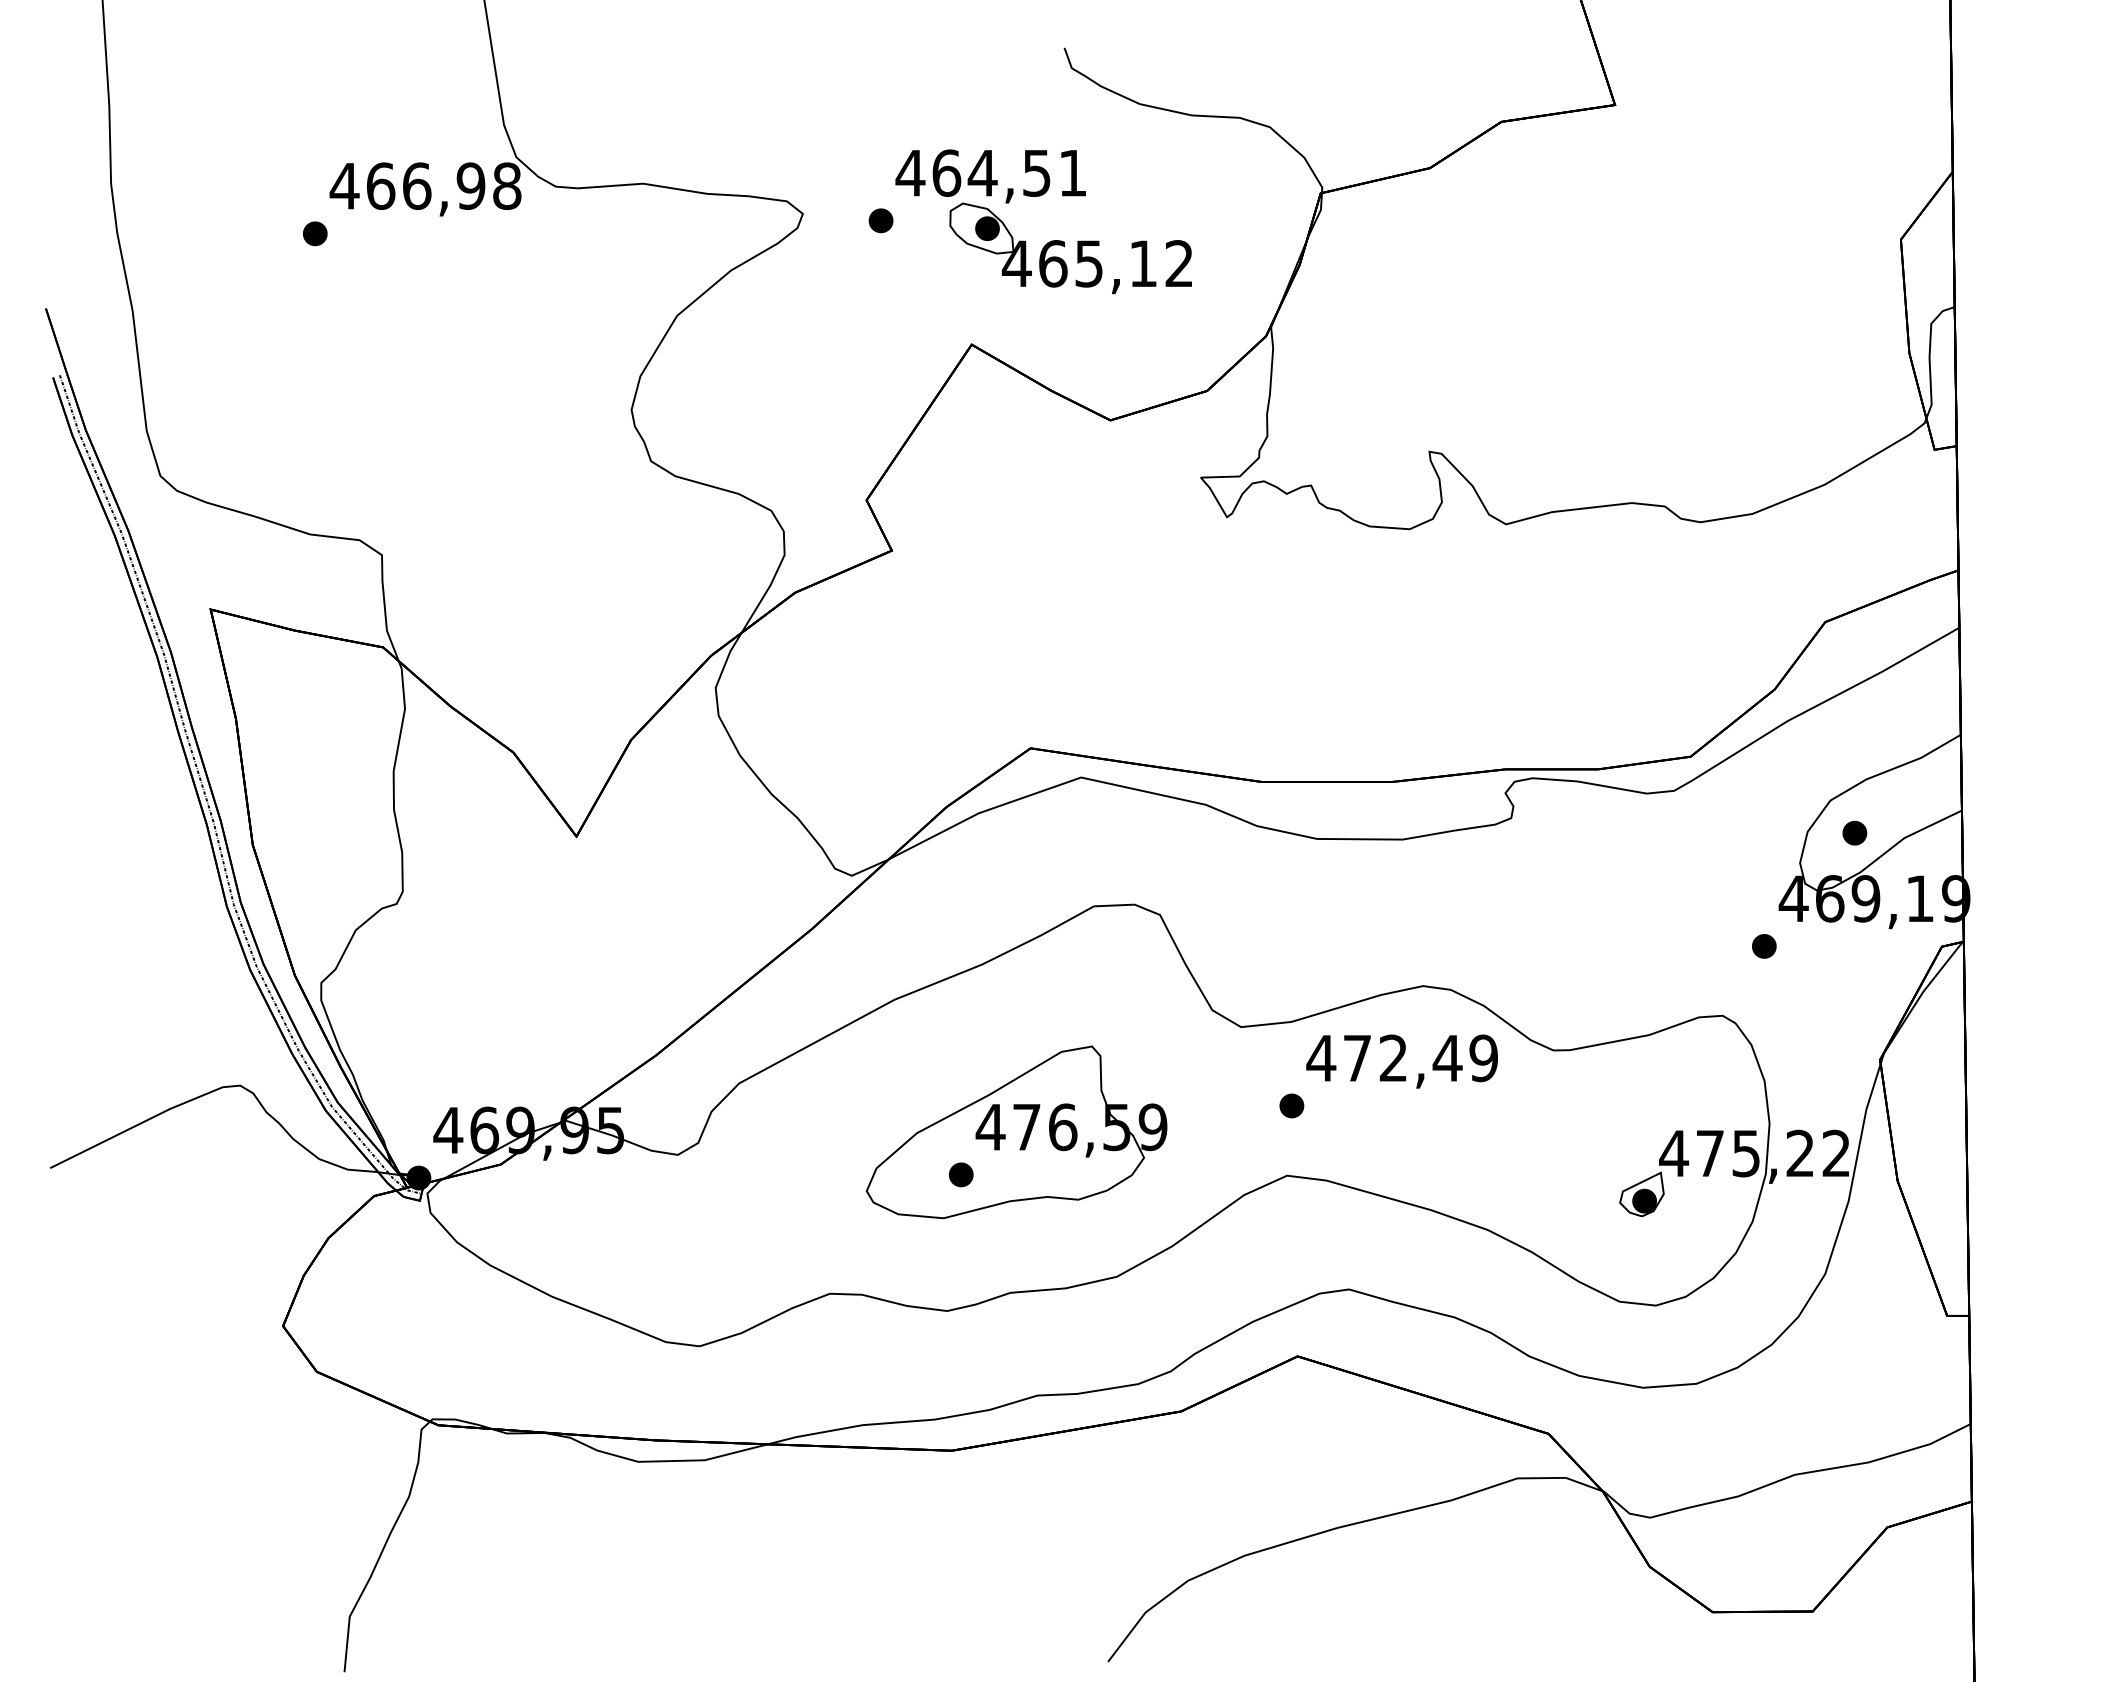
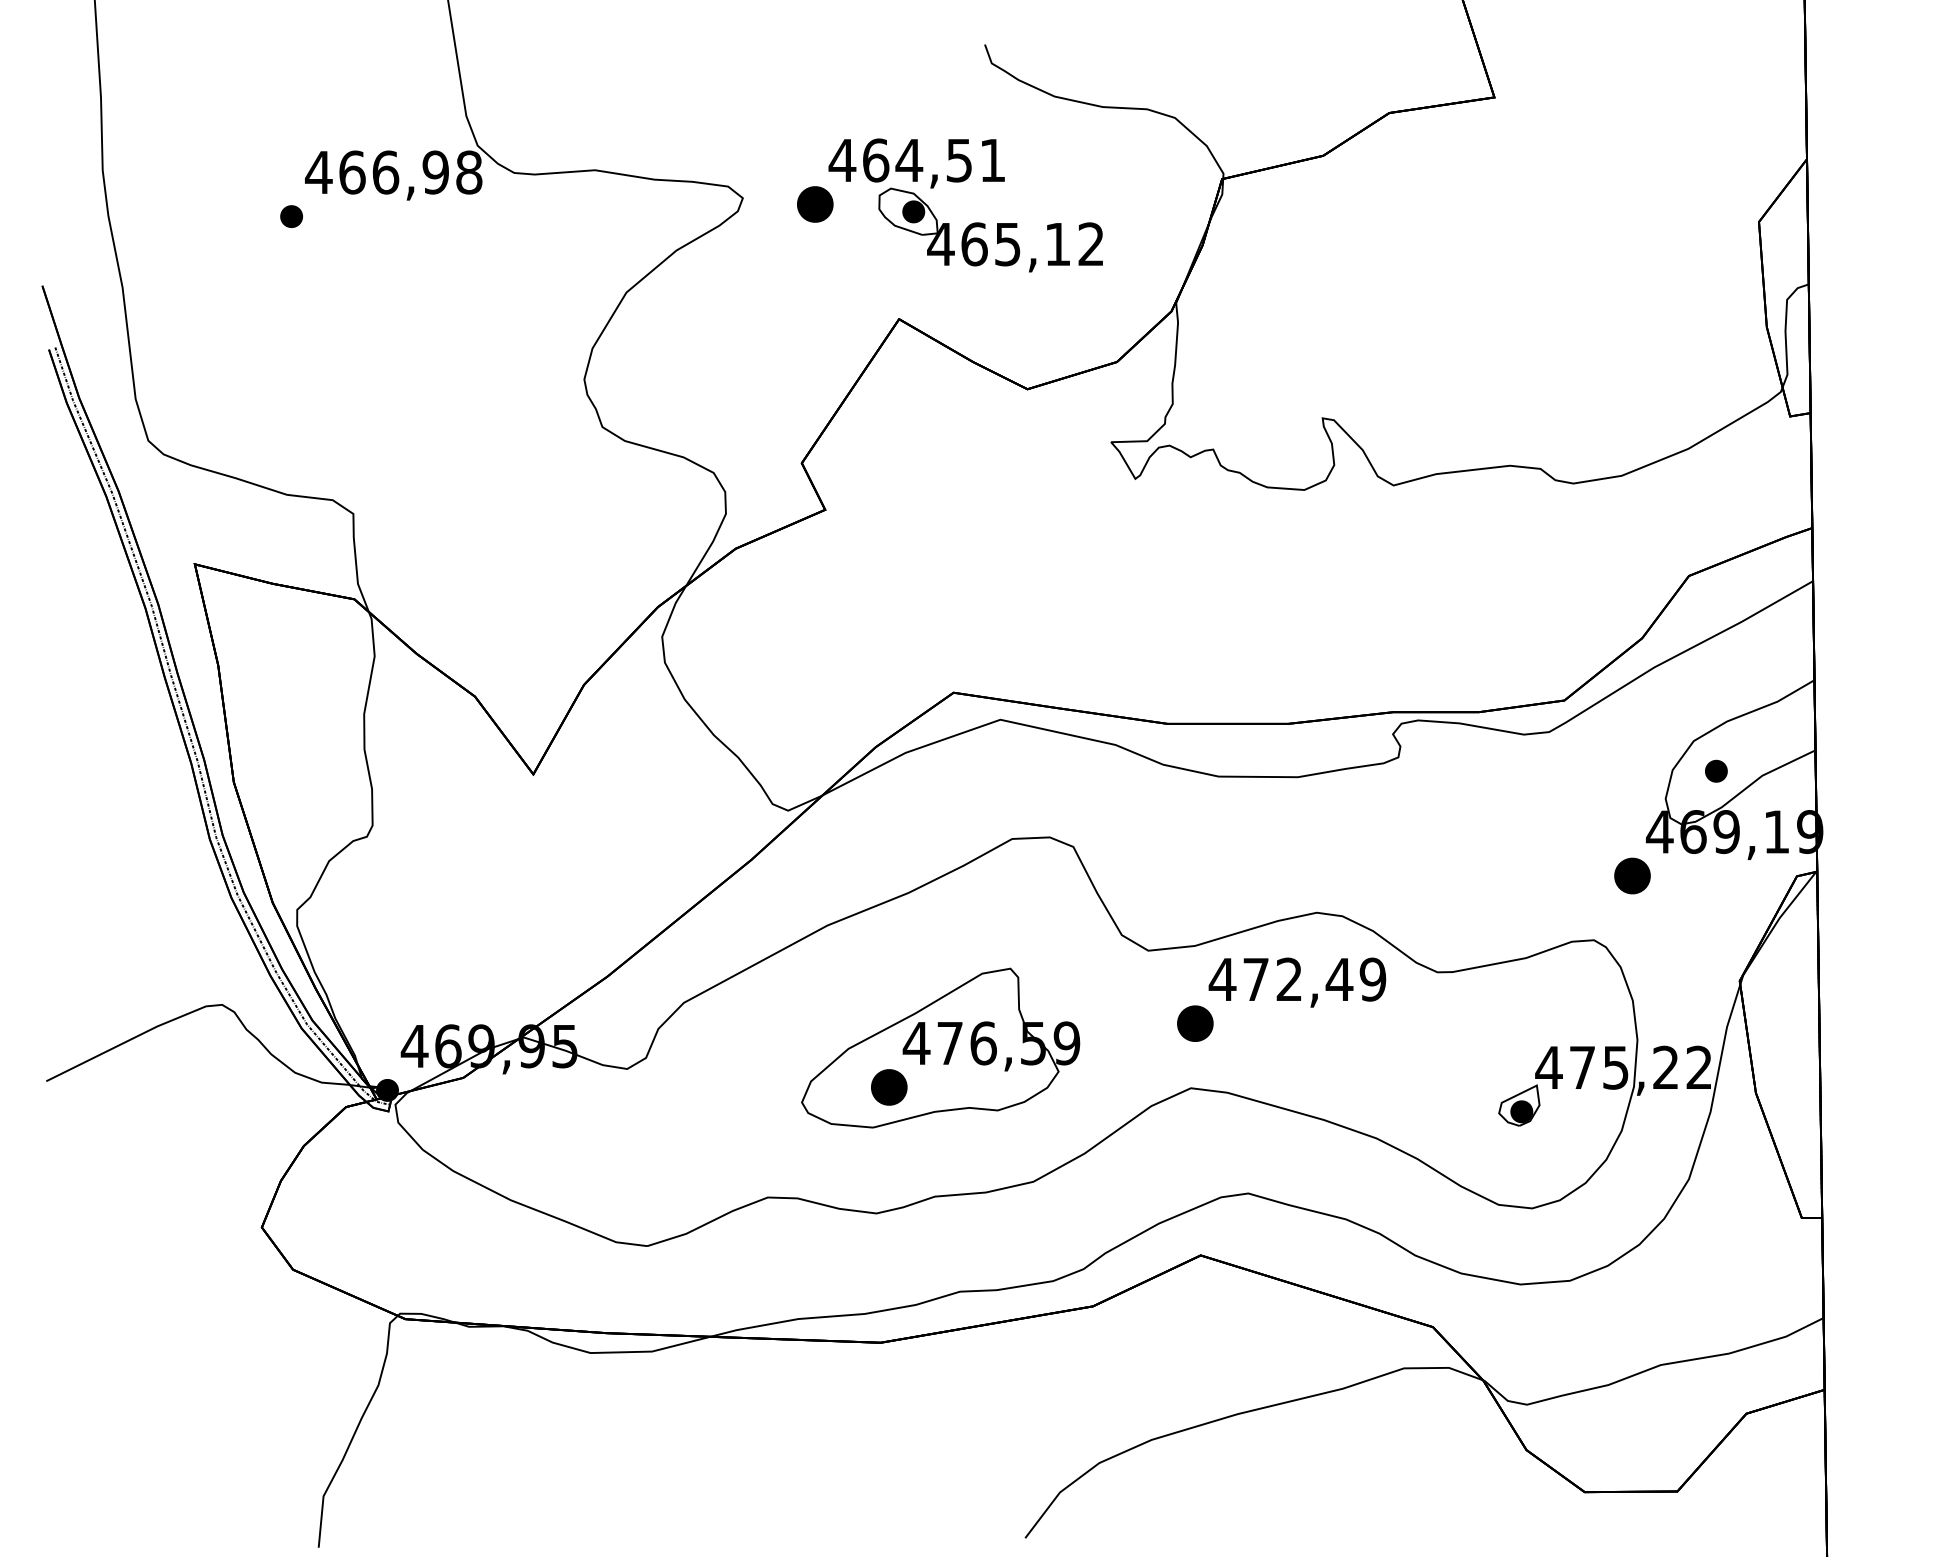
part: (880, 220) -> (814, 204), size x1.6
part: (1764, 946) -> (1632, 876), size x1.6
part: (1291, 1105) -> (1195, 1023), size x1.6
part: (961, 1174) -> (889, 1087), size x1.6

